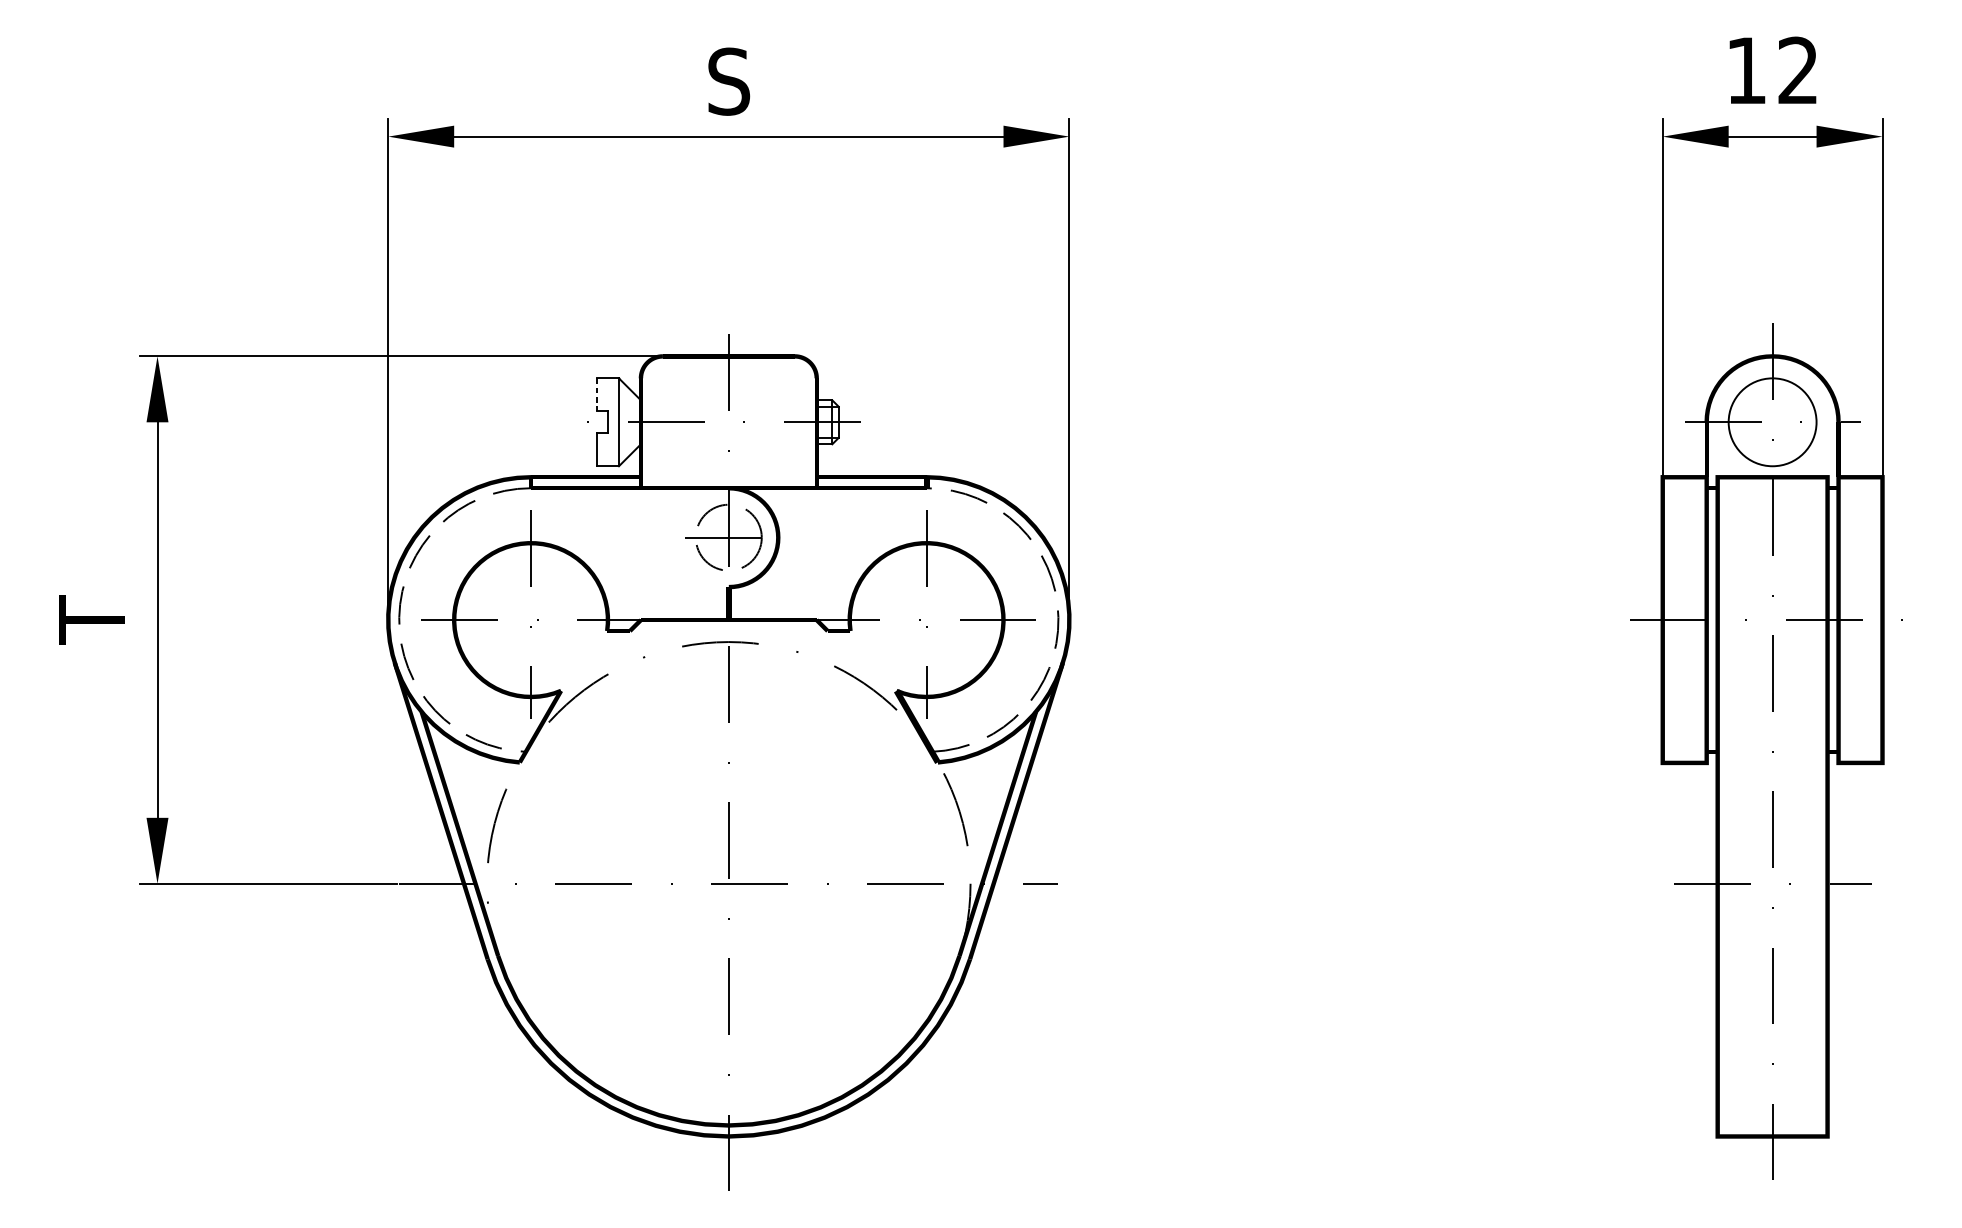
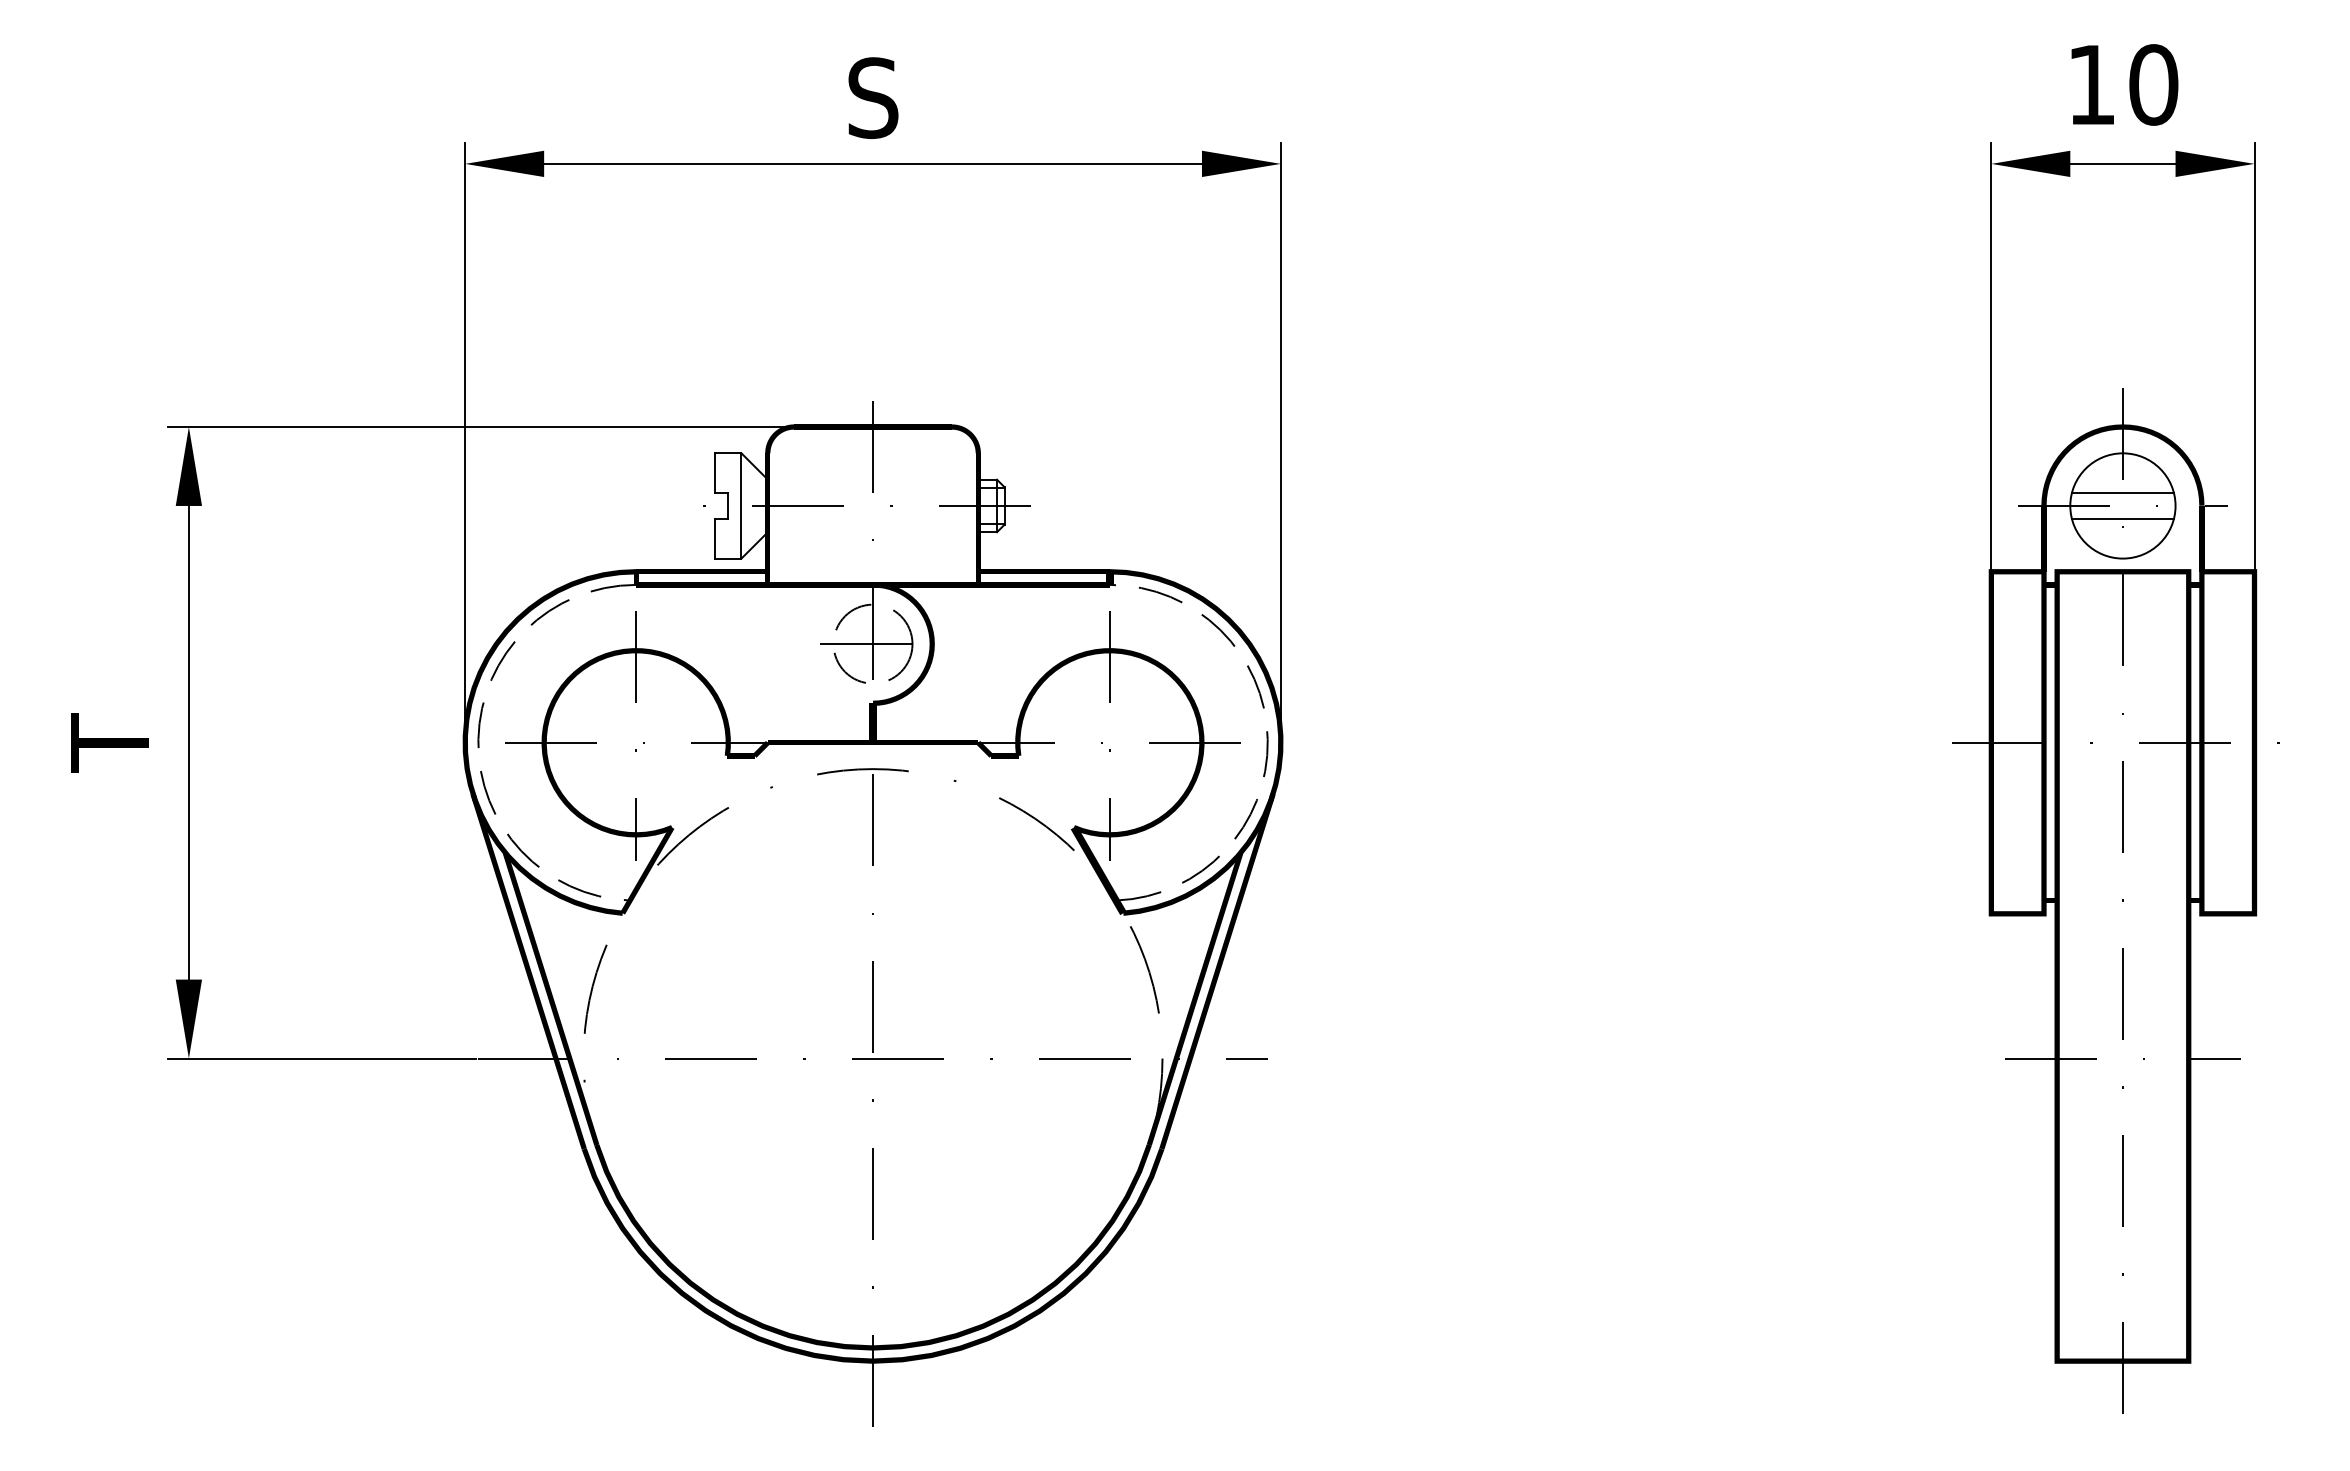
text: (1798, 70) -> (2153, 84), 12 -> 10
line: (597, 395) -> (715, 473), dashed -> solid
line: (1772, 411) -> (2122, 492), added
line: (1772, 433) -> (2122, 519), added

